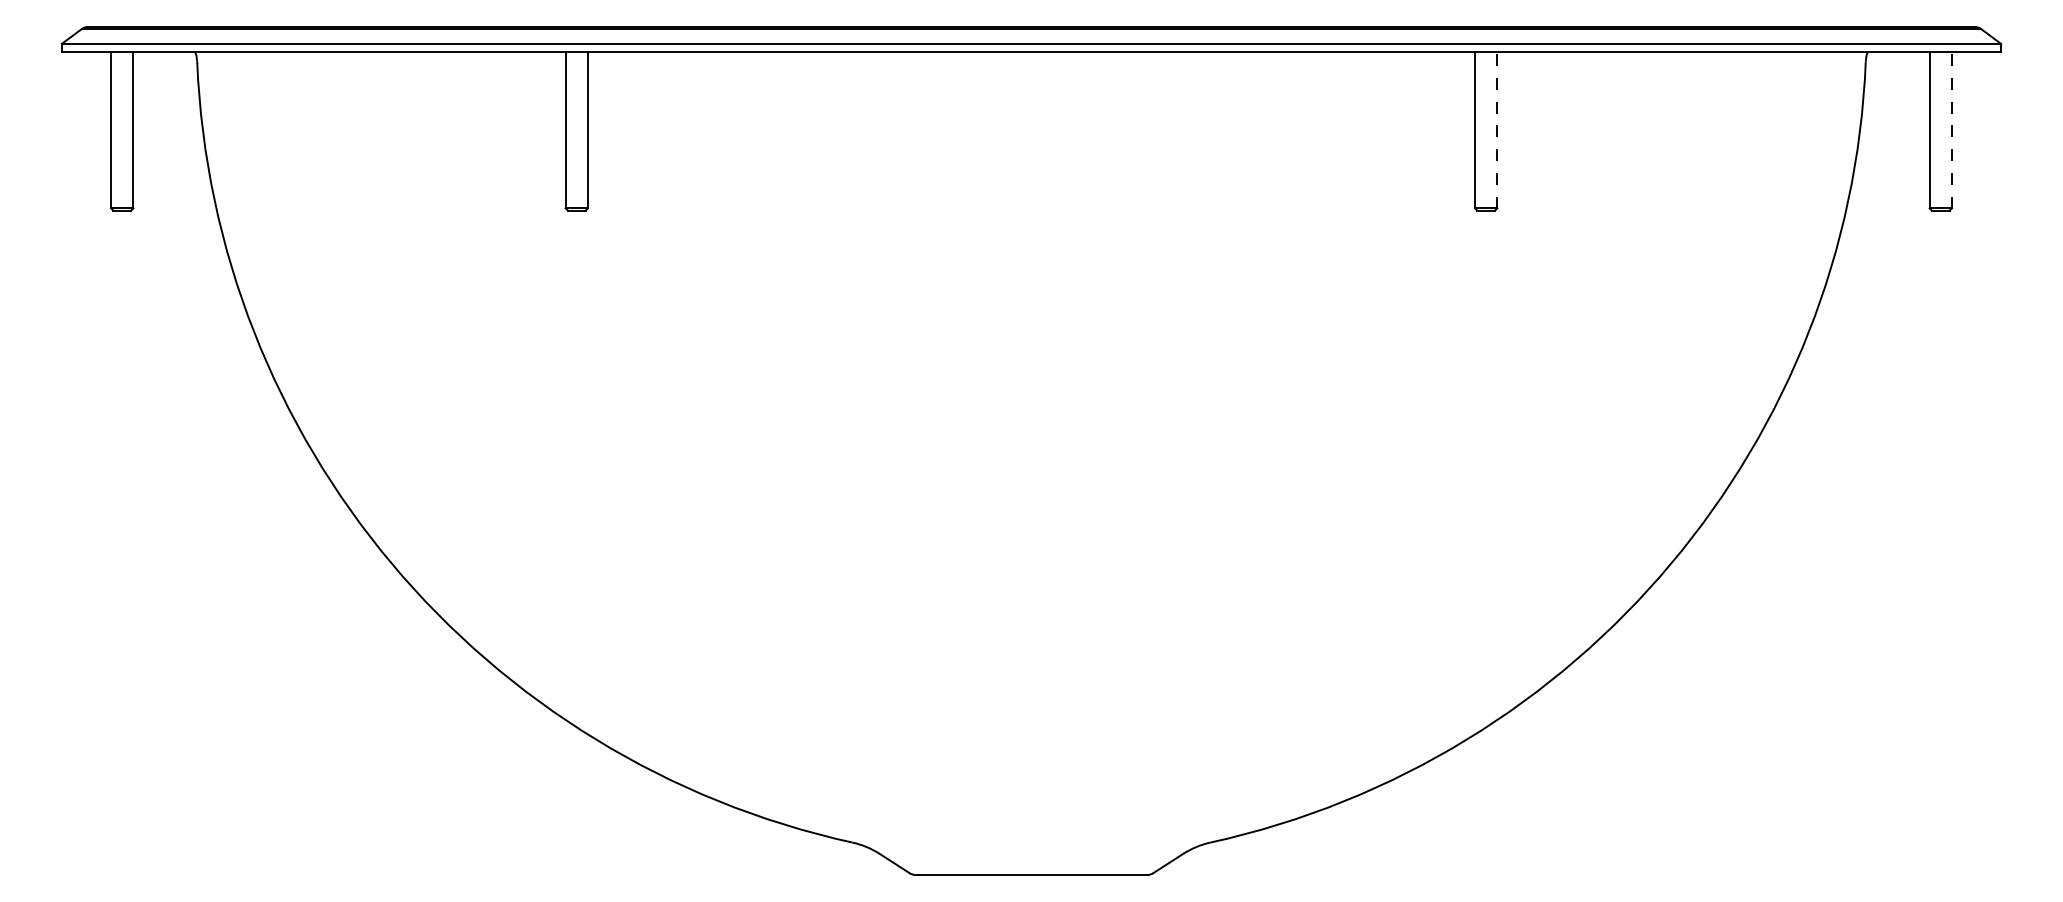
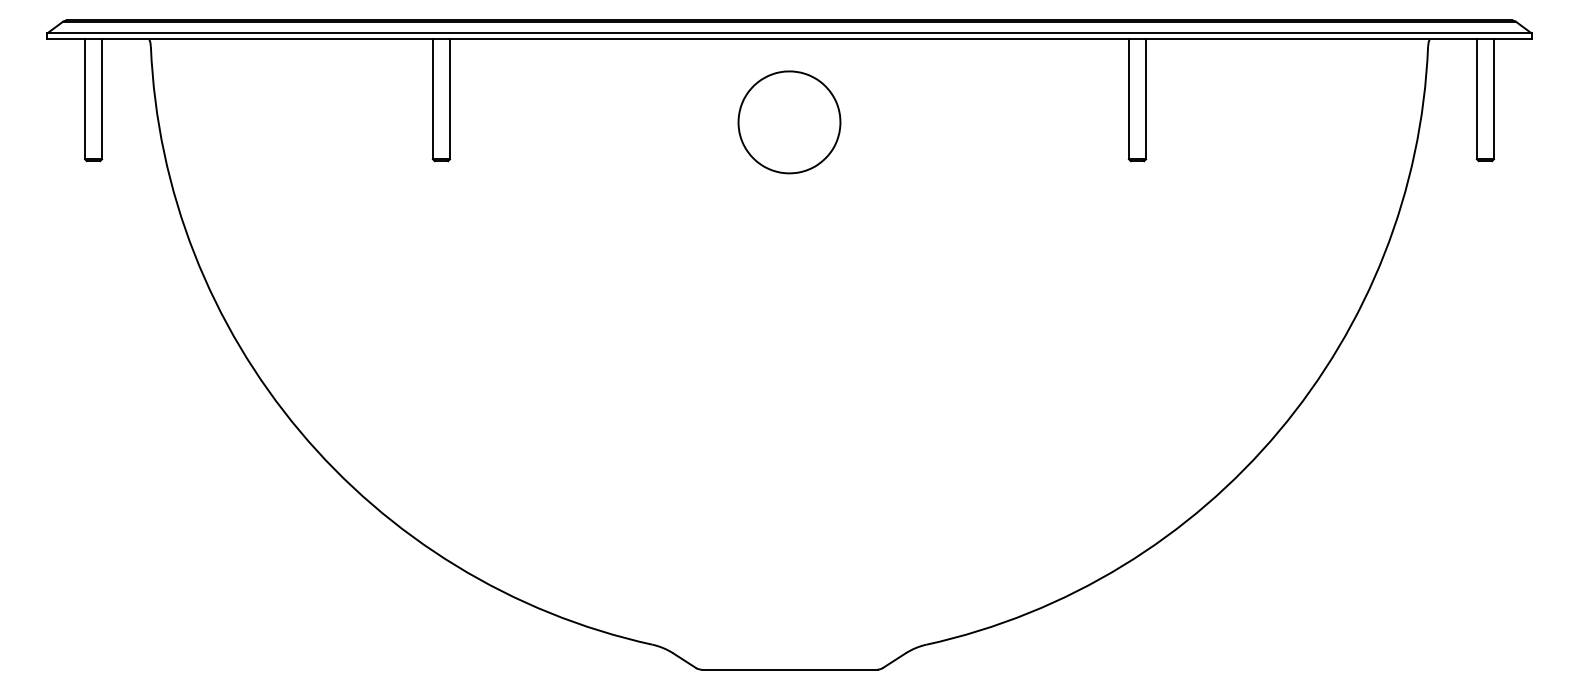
line: (1497, 129) -> (1146, 98), dashed -> solid
line: (1951, 129) -> (1493, 98), dashed -> solid
part: (1031, 159) -> (789, 121), added

